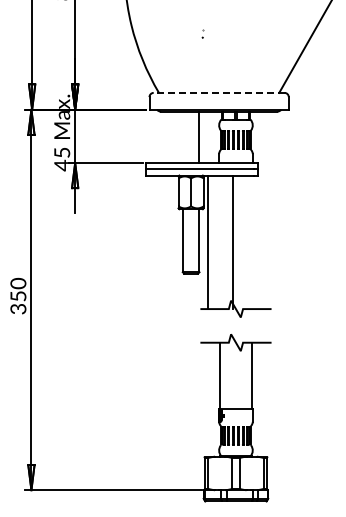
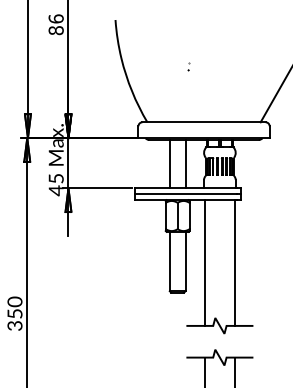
line: (218, 92) -> (203, 121), dashed -> solid
line: (182, 136) -> (169, 163), added
line: (208, 242) -> (205, 263), moved
line: (232, 242) -> (234, 263), moved

